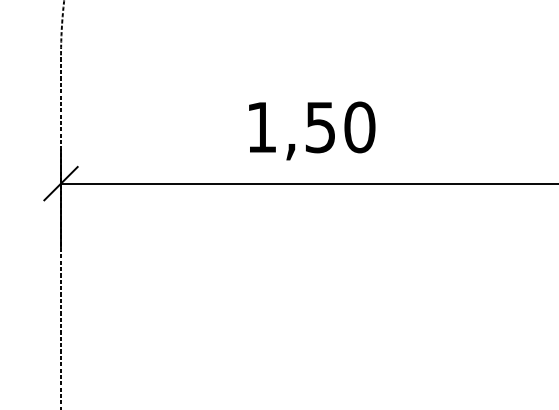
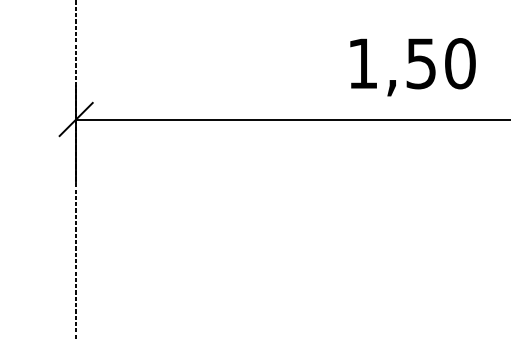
text: (312, 130) -> (413, 66), moved

